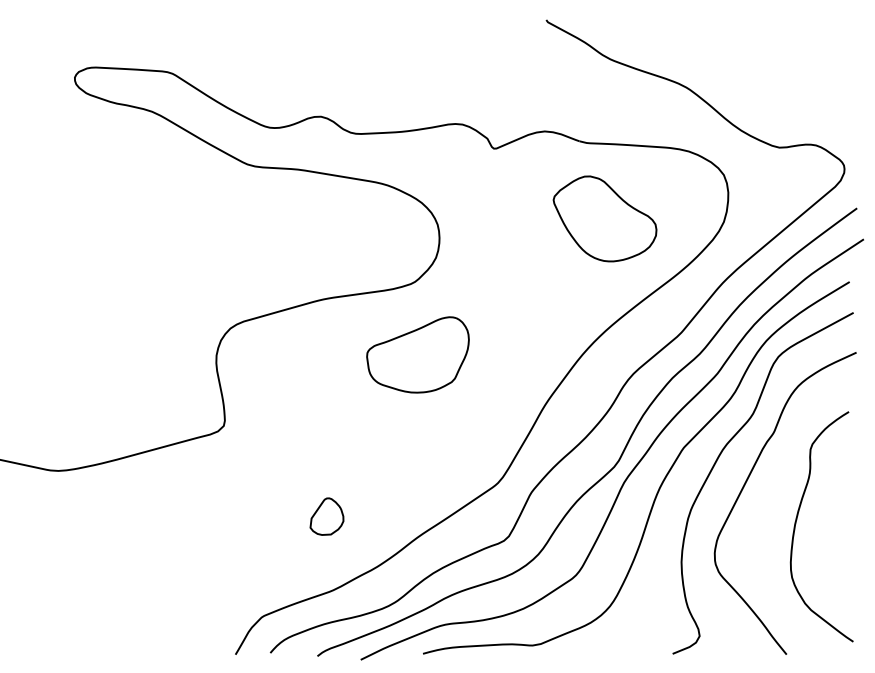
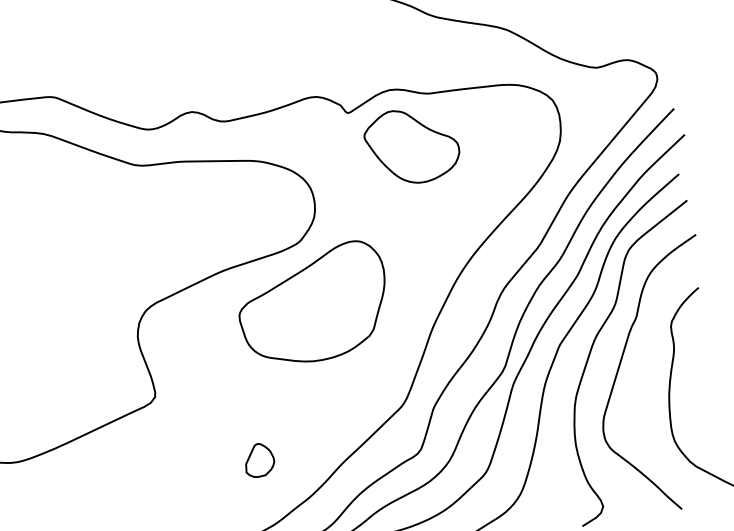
part: (604, 218) -> (411, 145), moved
part: (417, 354) -> (313, 304), size x1.67

